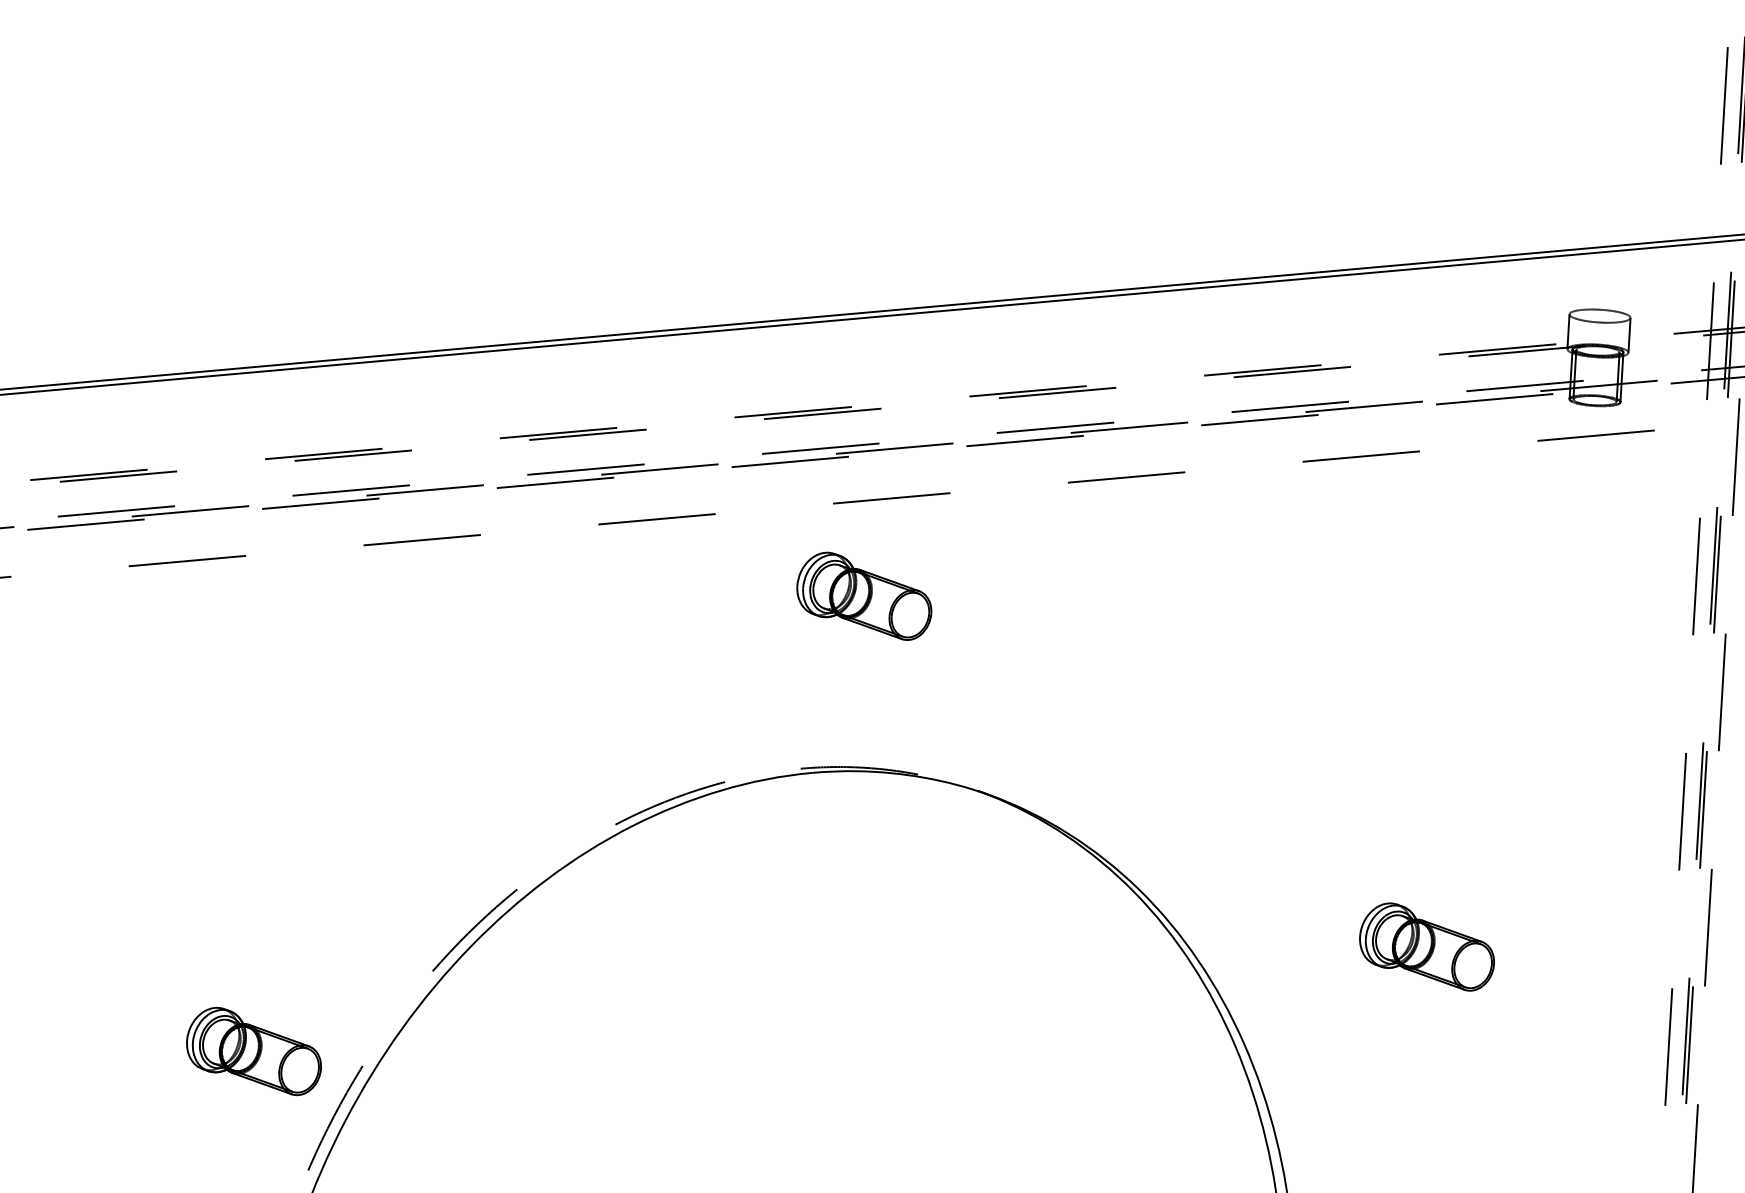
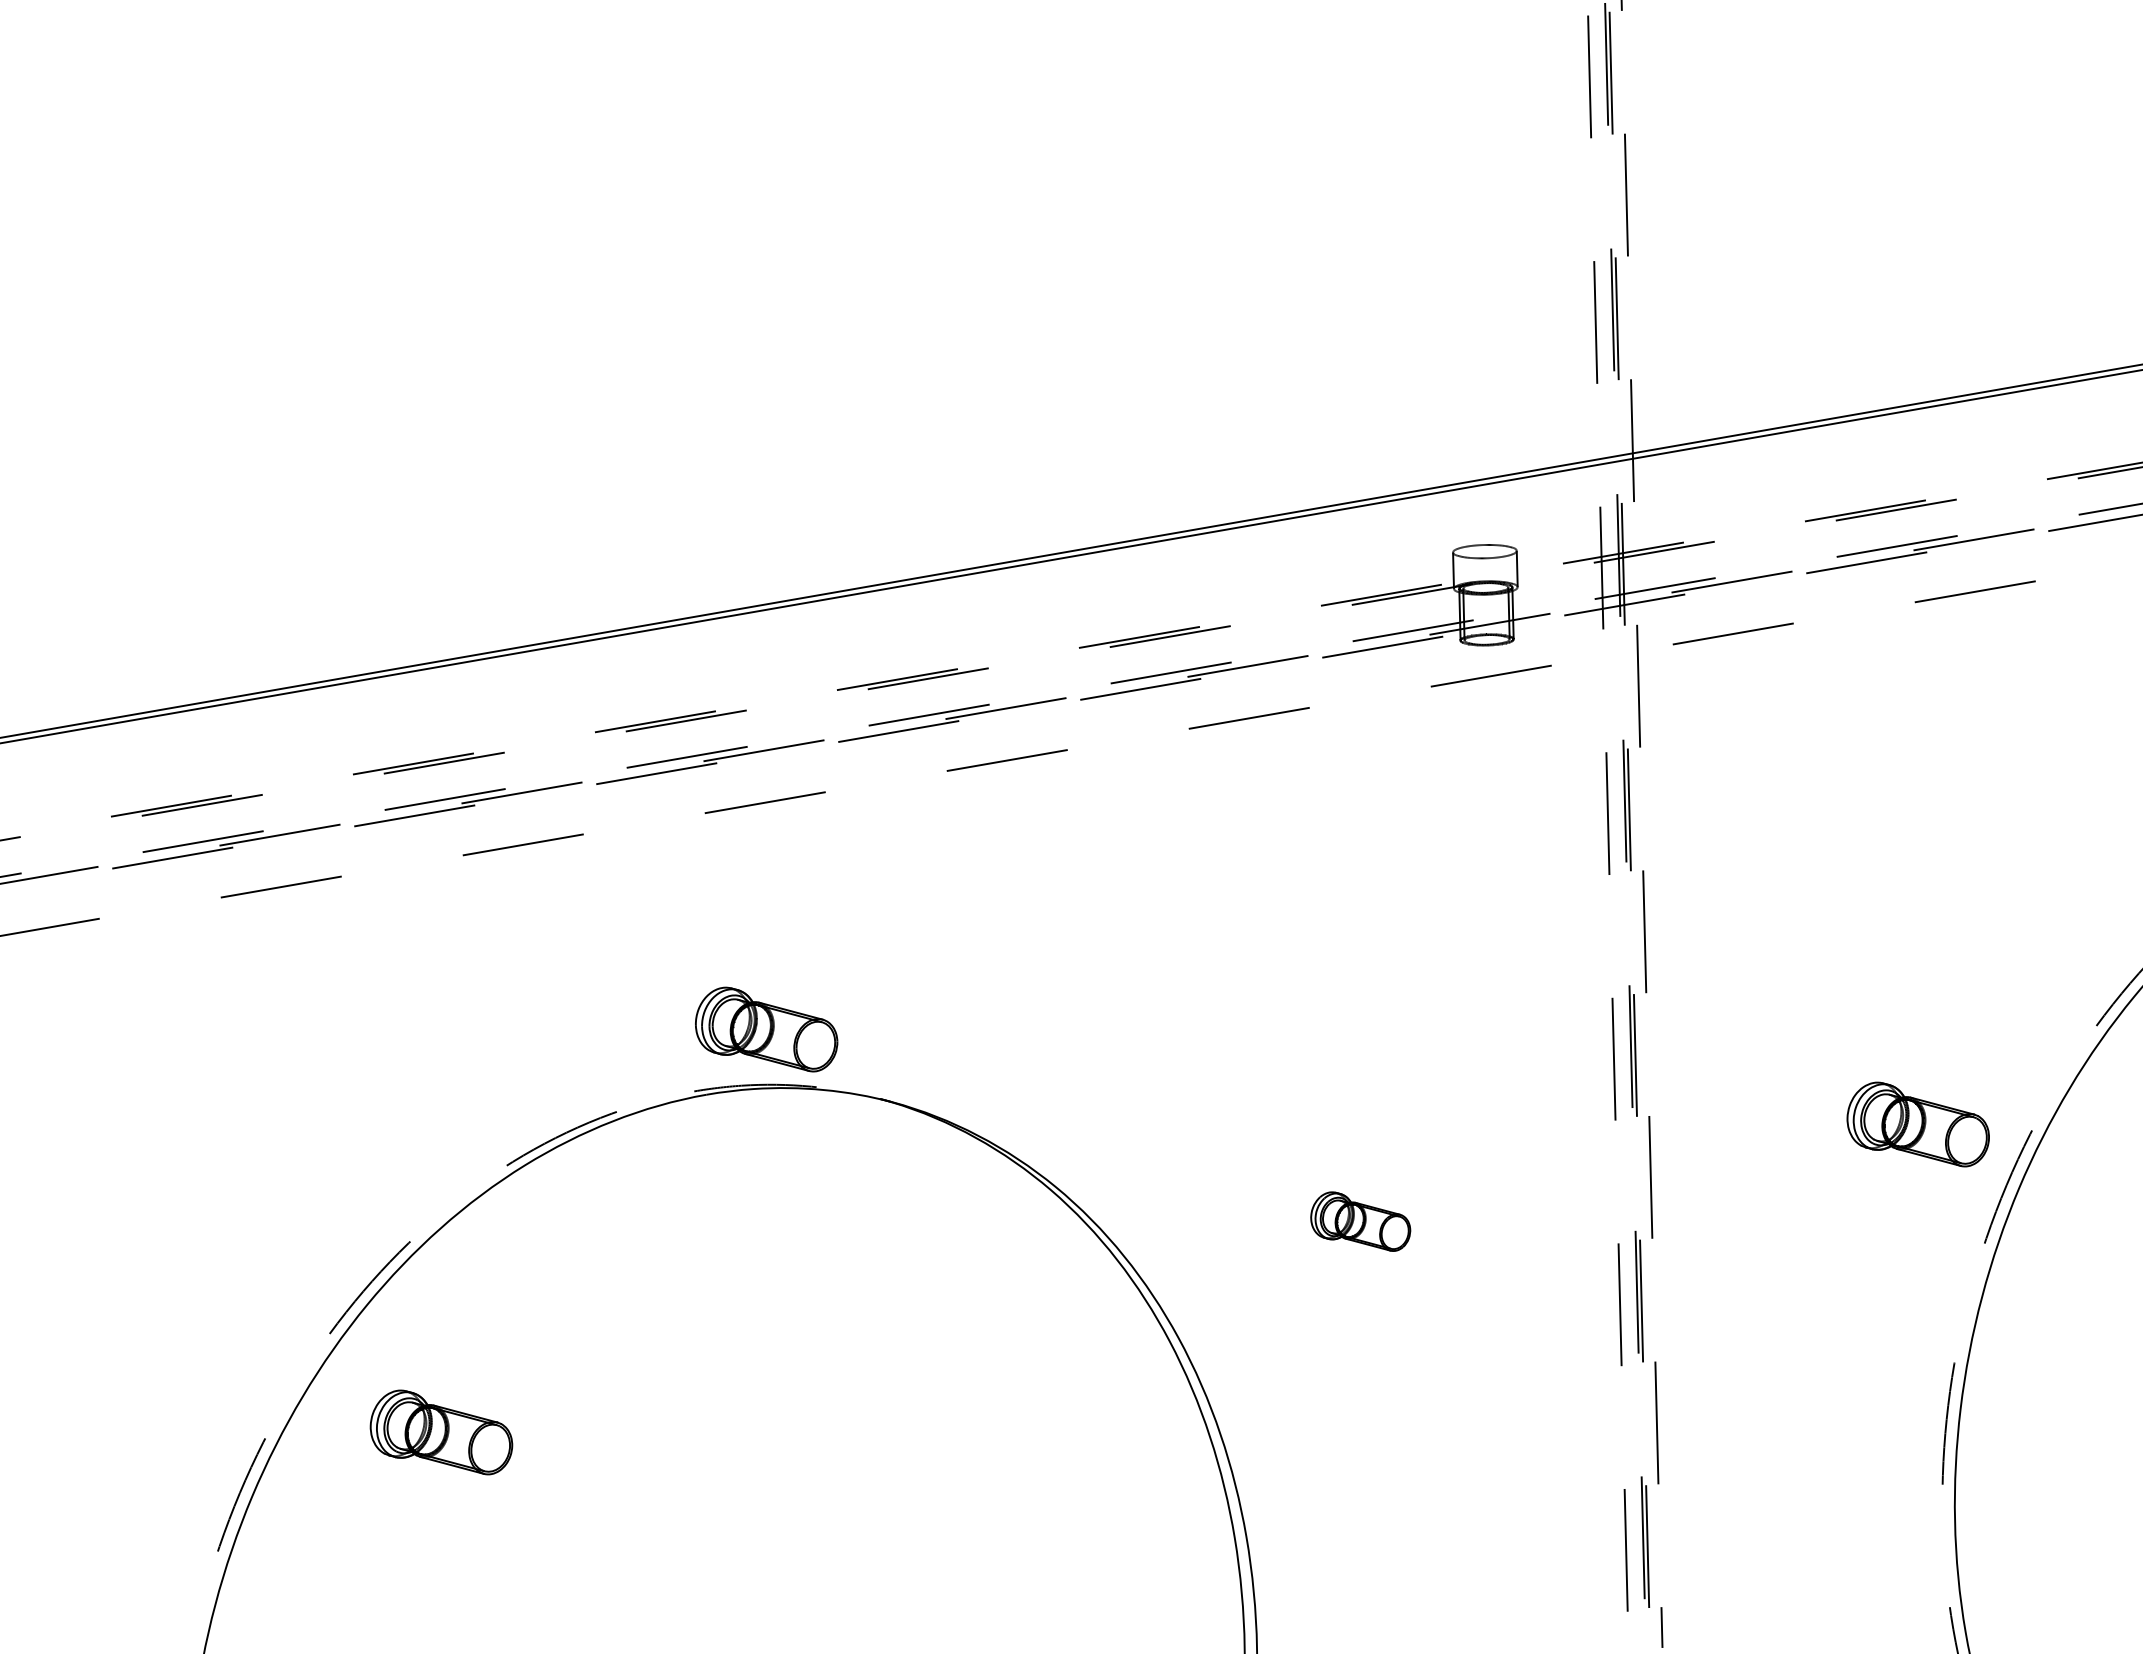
part: (864, 596) -> (766, 1029), moved
part: (1427, 946) -> (1360, 1221), size x0.7
part: (254, 1051) -> (441, 1432), moved

